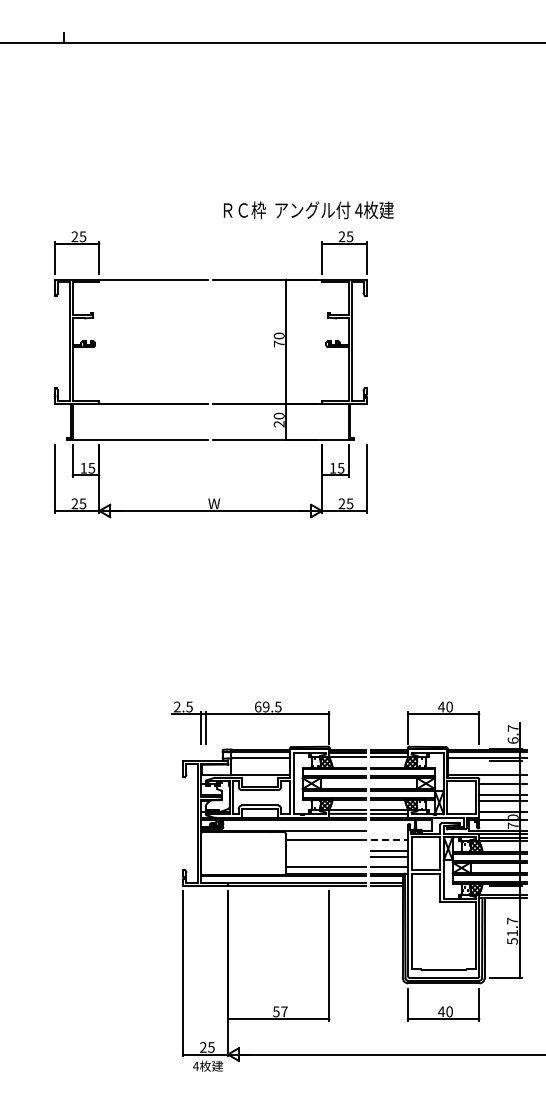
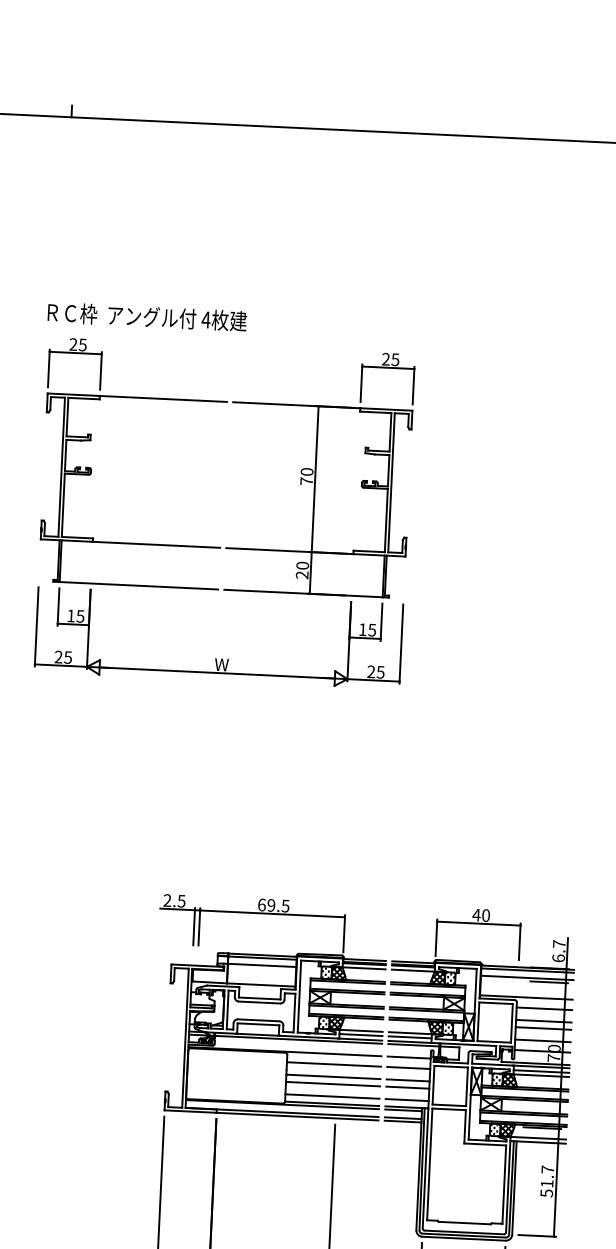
text: (308, 210) -> (147, 317), moved
line: (389, 831) -> (408, 1057), added
line: (390, 840) -> (409, 1068), dashed -> solid
line: (325, 850) -> (332, 1076), added
line: (325, 856) -> (332, 1083), added

